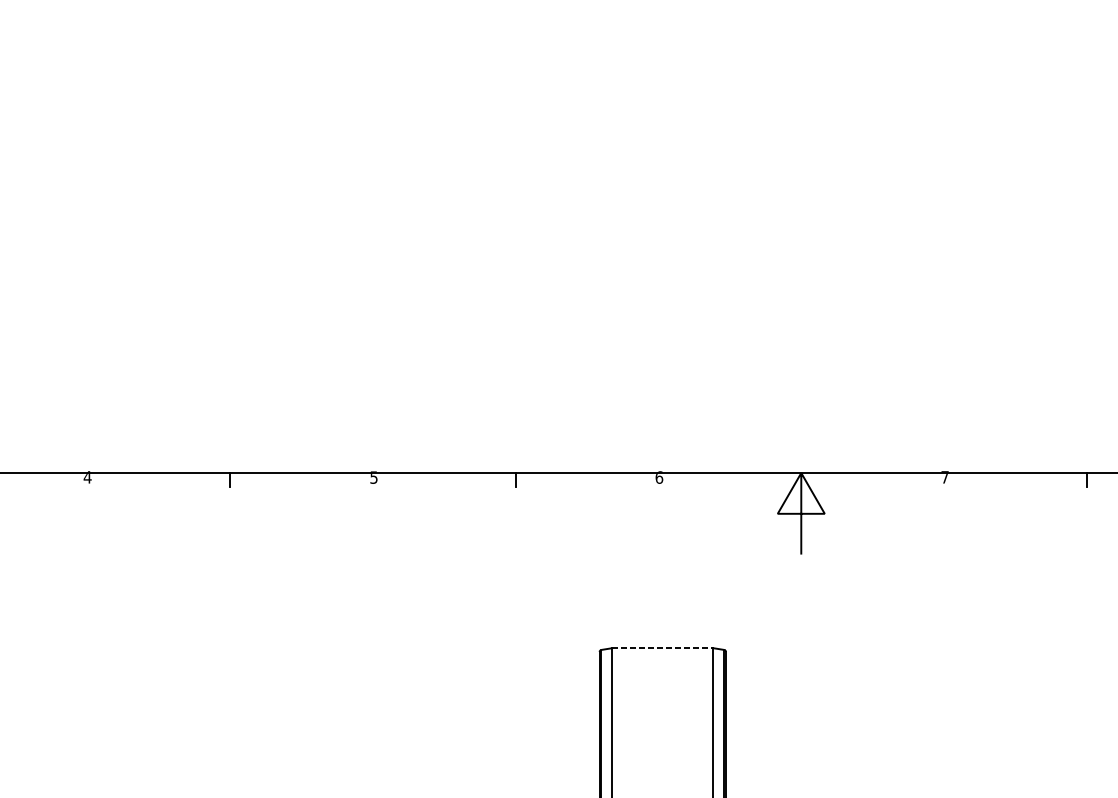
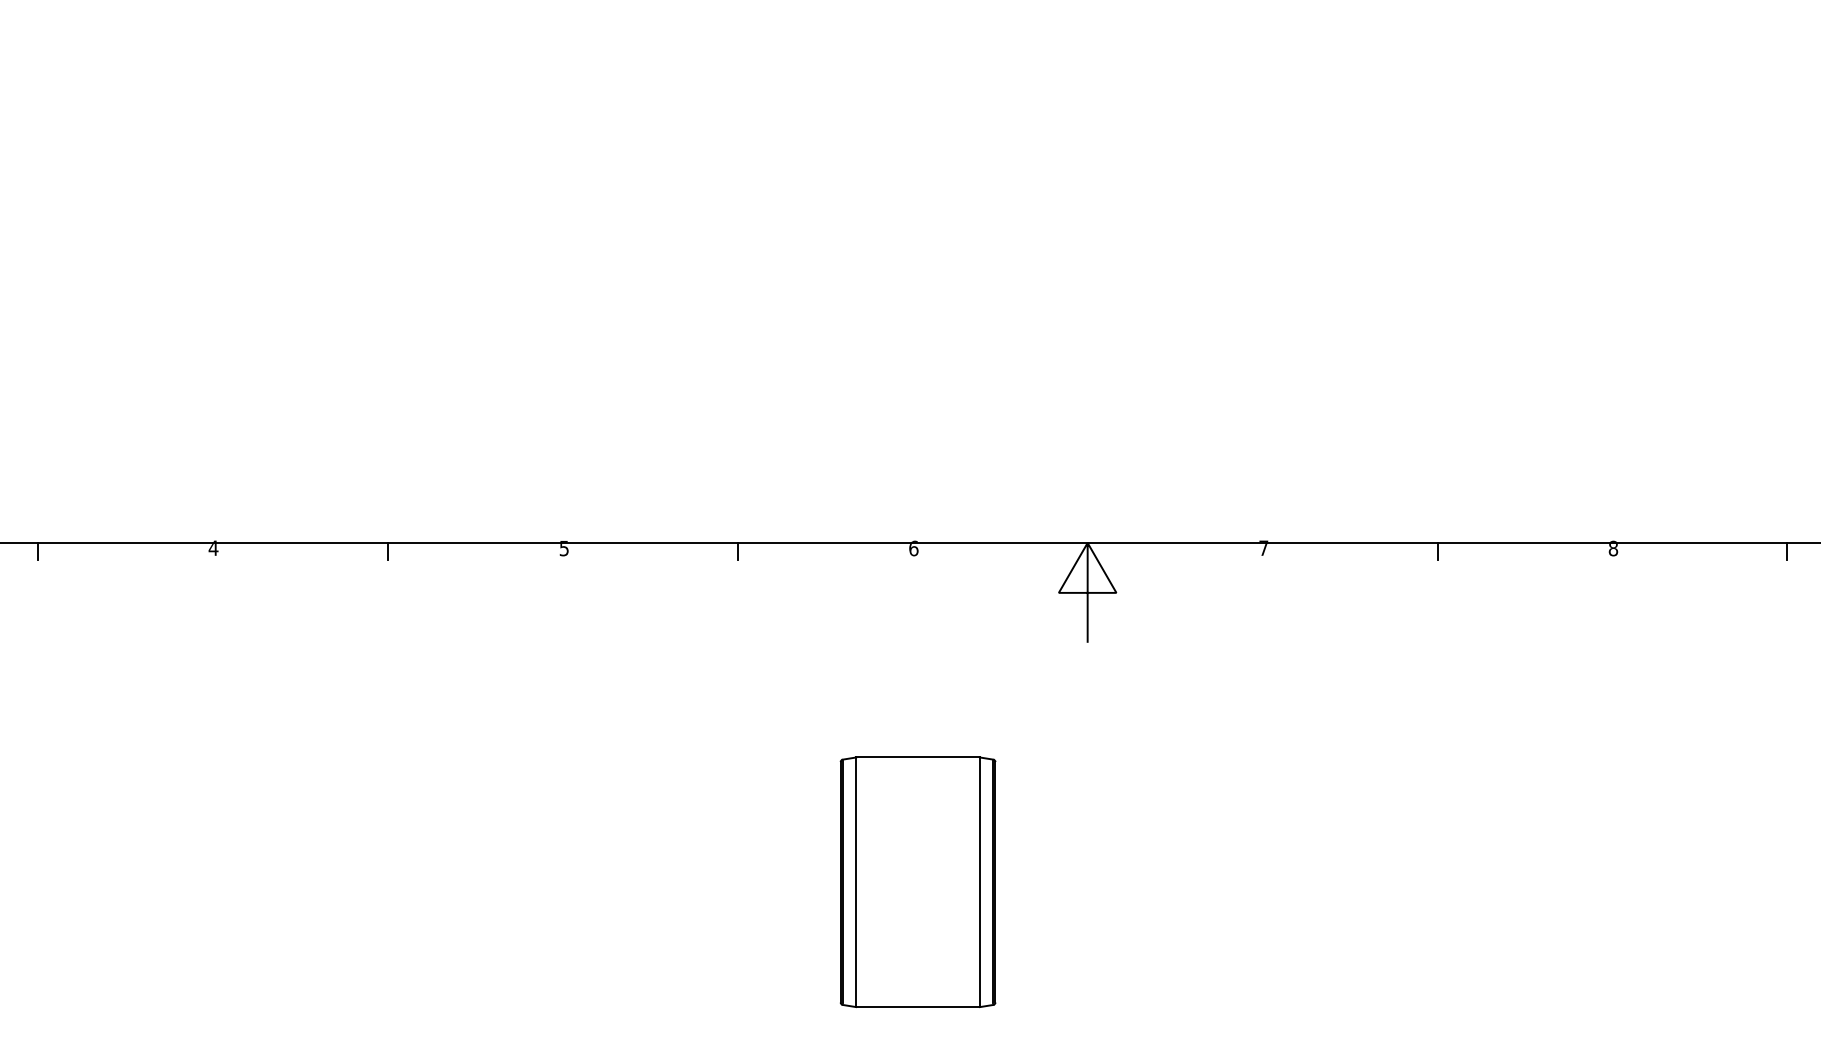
line: (663, 648) -> (918, 757), dashed -> solid

